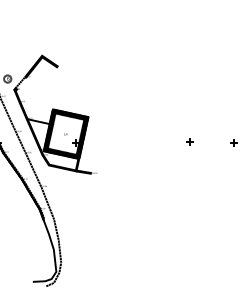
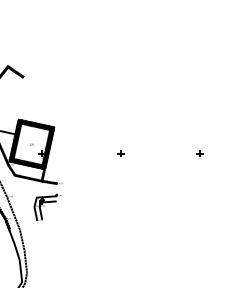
part: (189, 141) -> (120, 152), moved
part: (81, 196) -> (47, 206), added

